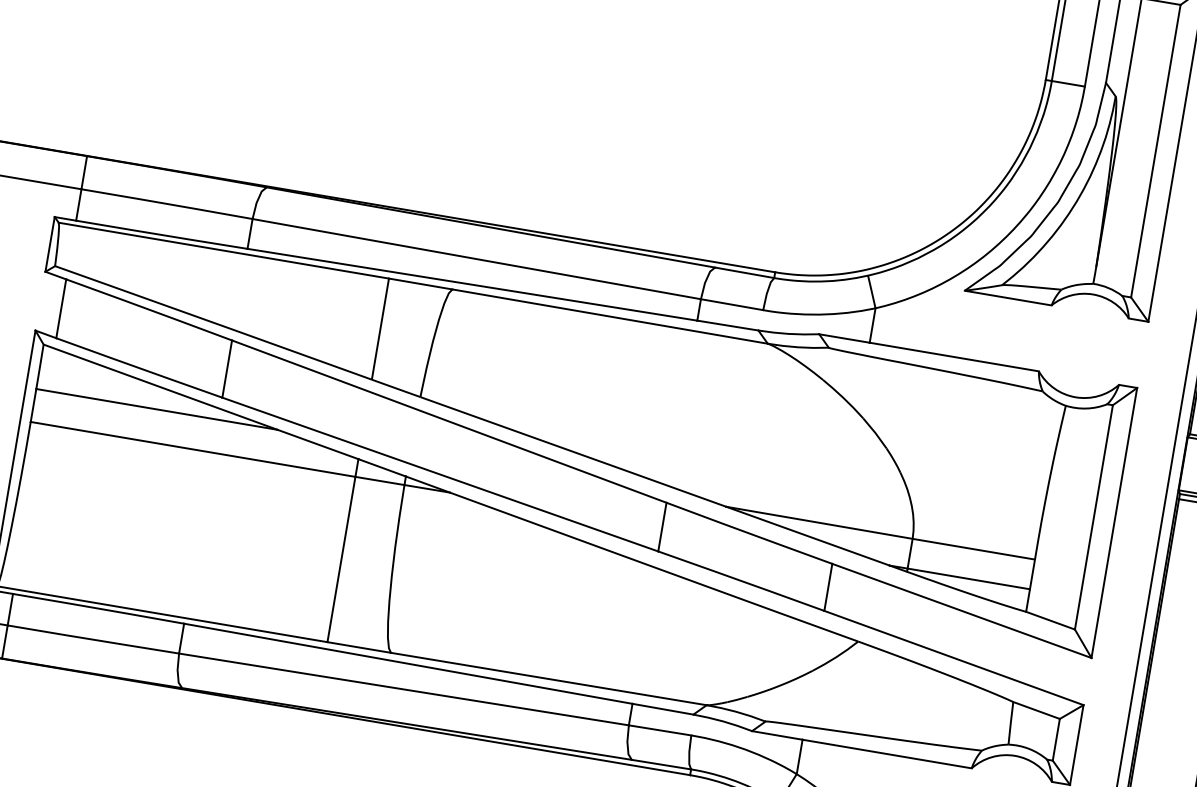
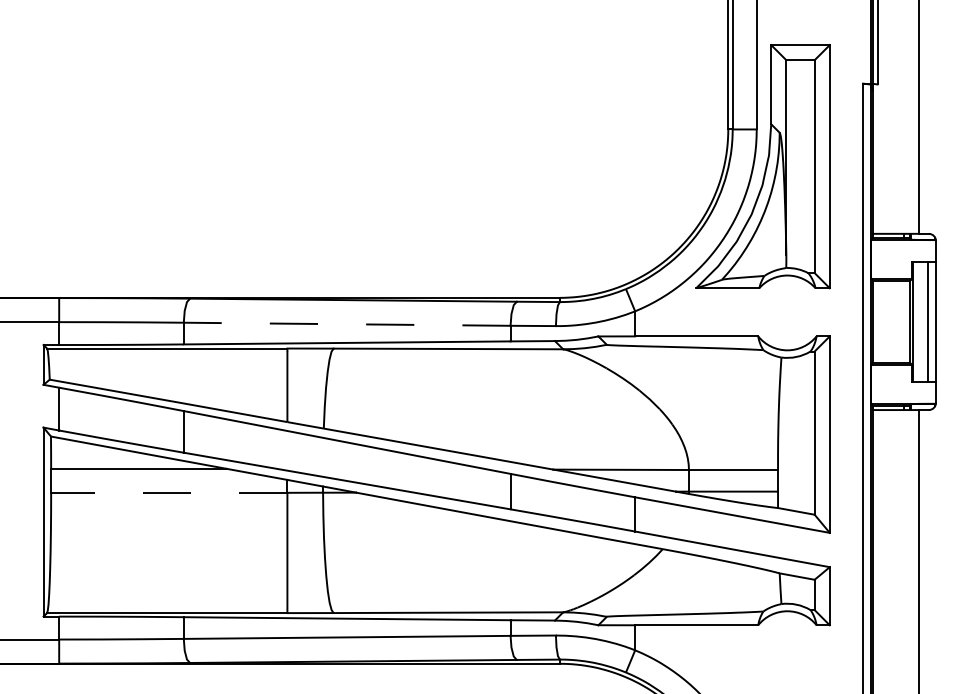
line: (475, 259) -> (346, 324), solid -> dashed
line: (192, 448) -> (168, 492), solid -> dashed

